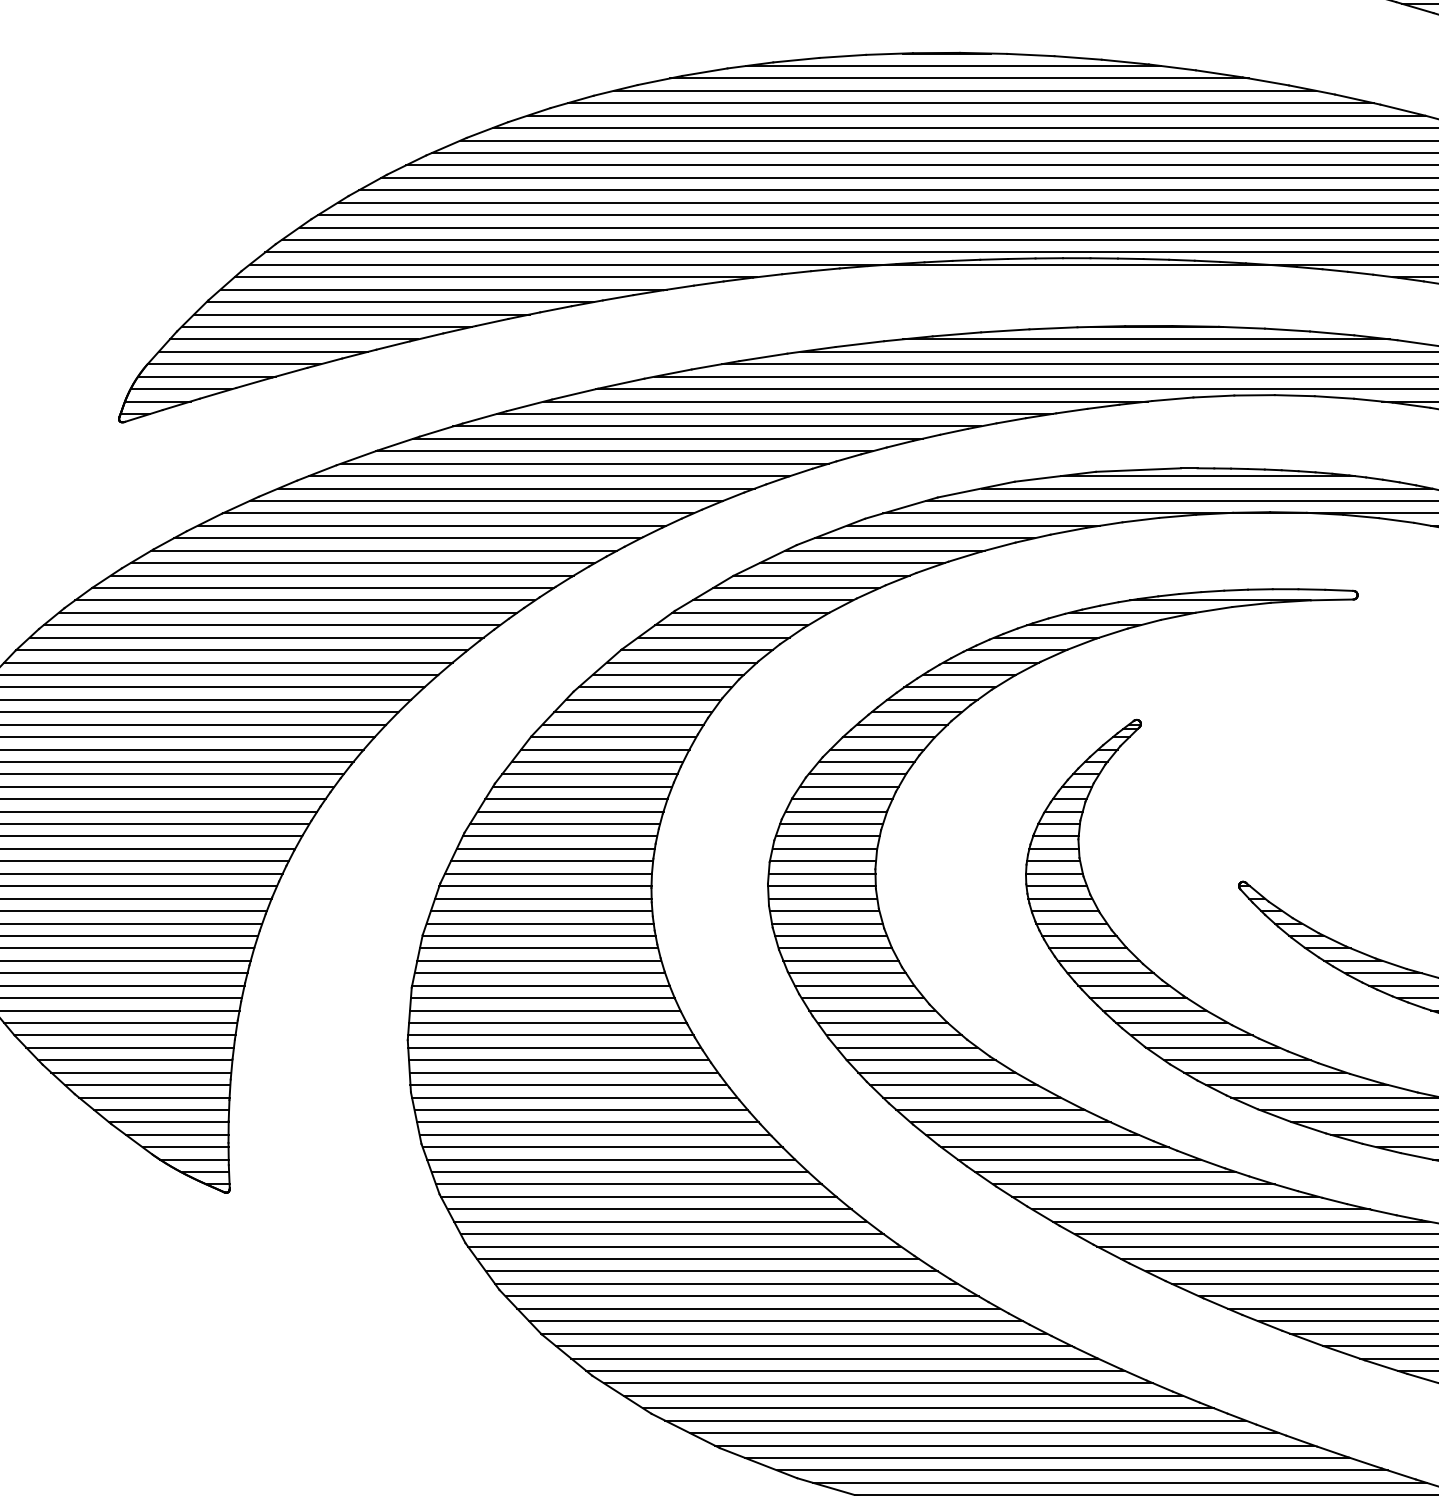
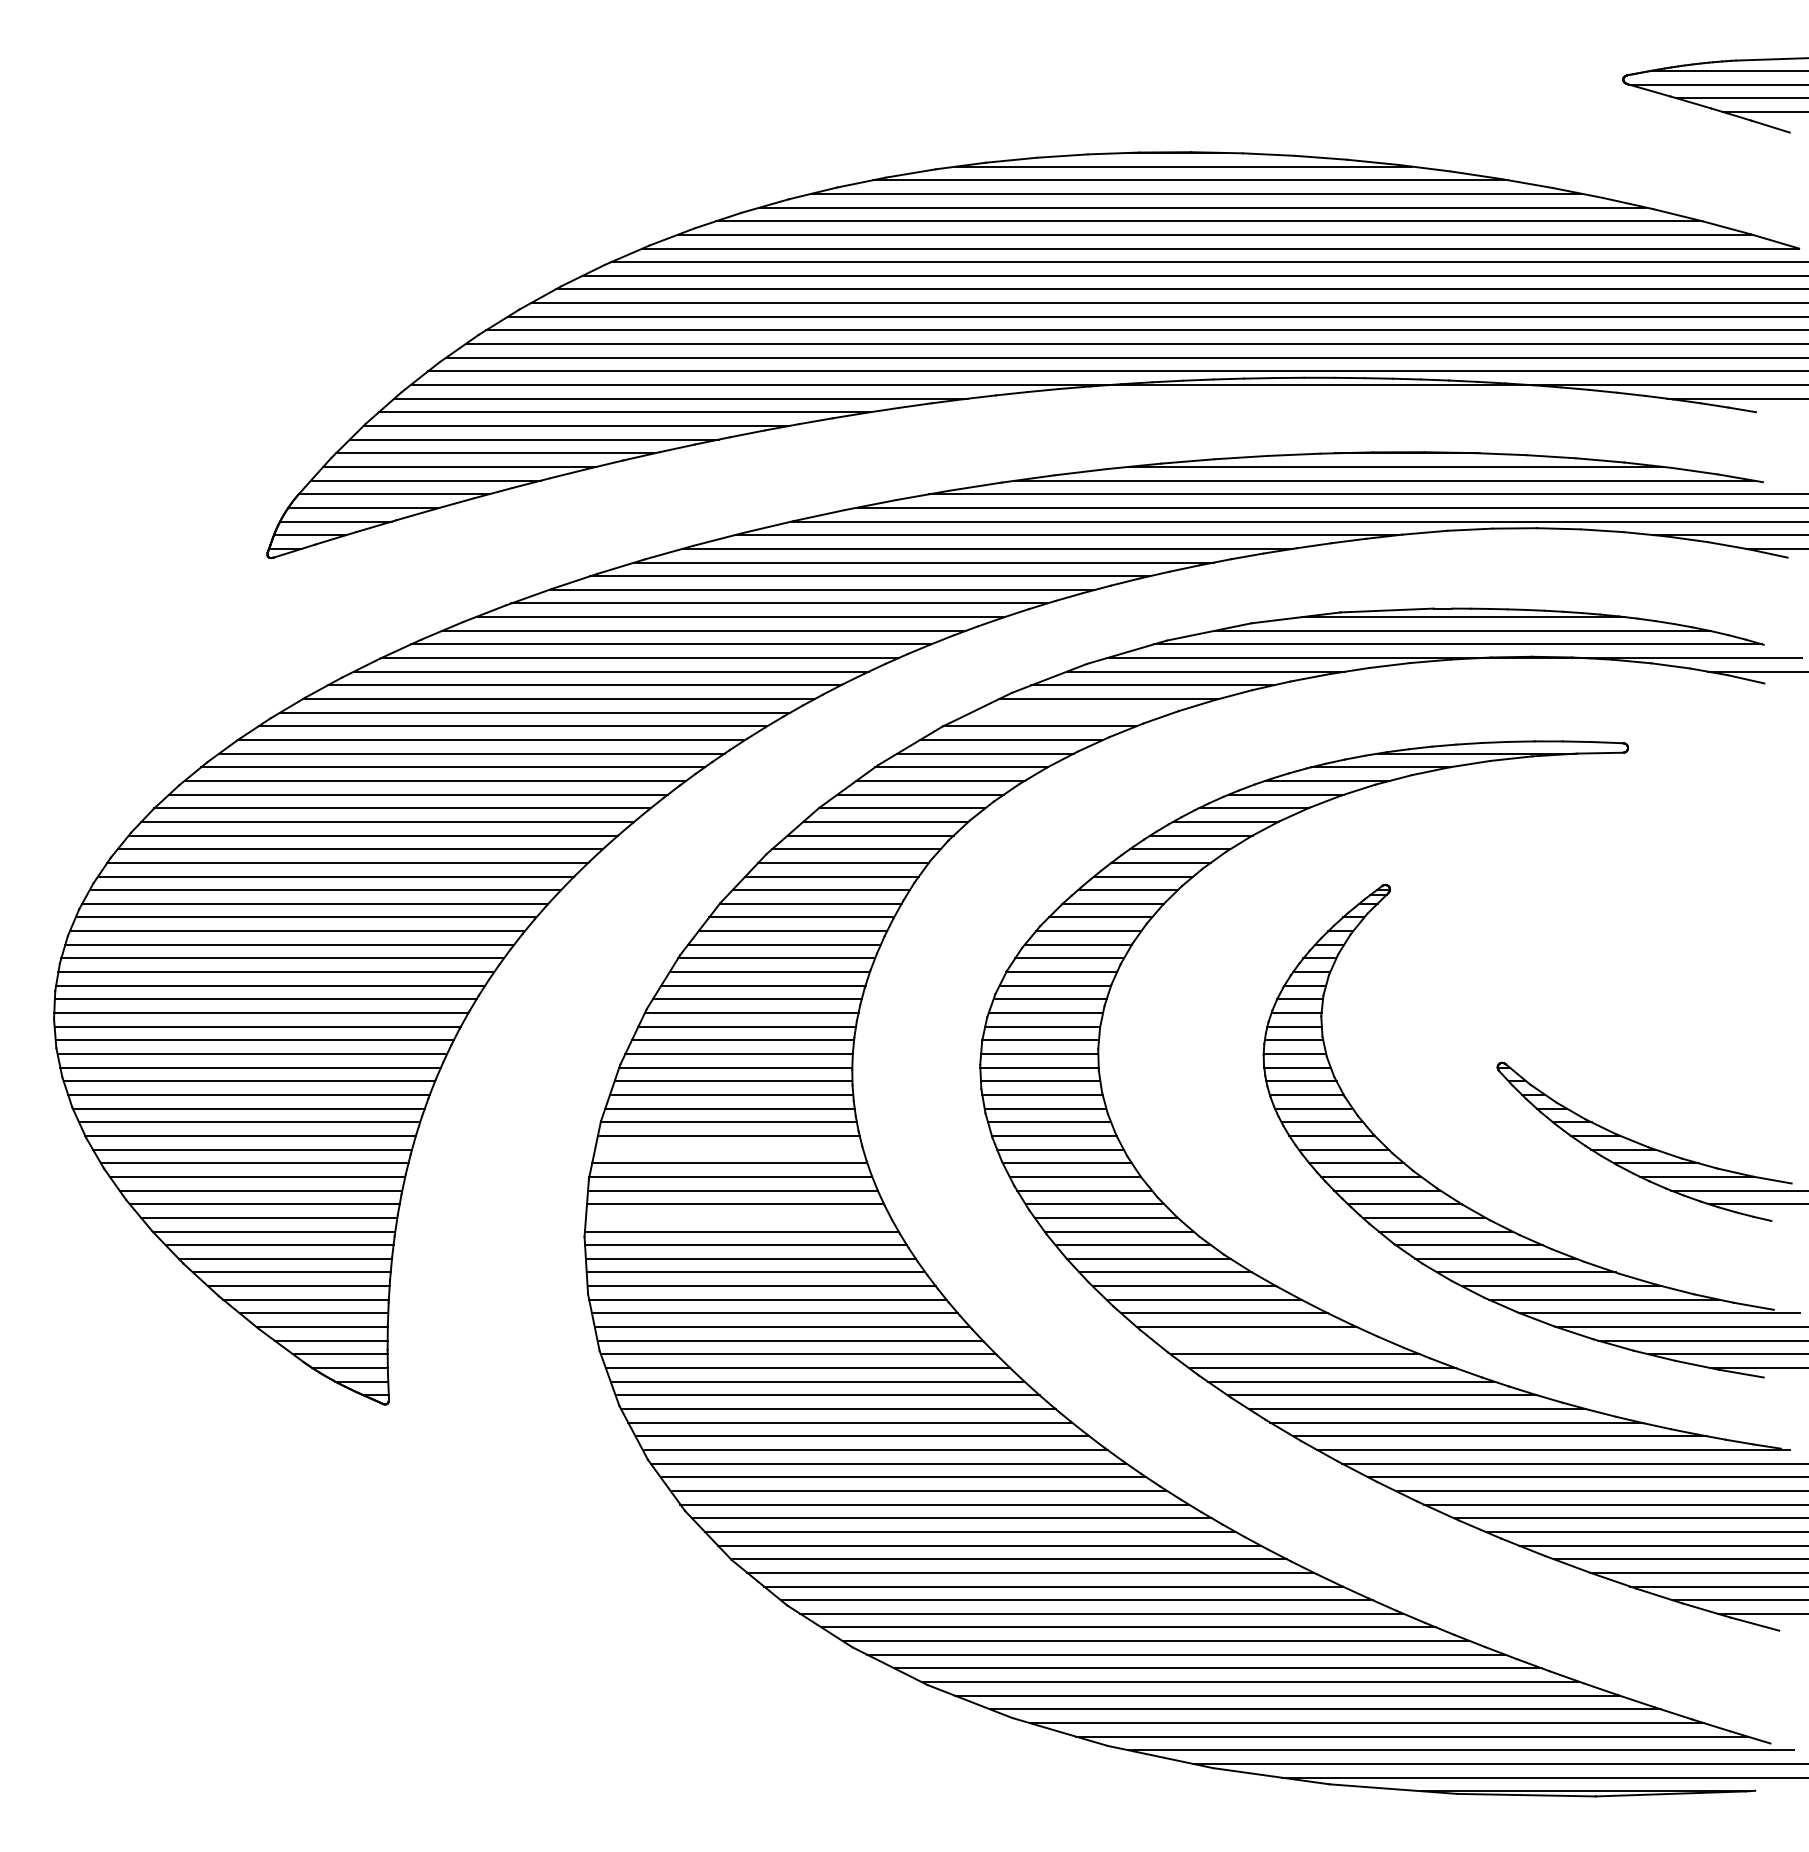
line: (851, 562) -> (1072, 712), removed
line: (539, 960) -> (729, 1149), removed
line: (547, 1022) -> (738, 1217), removed
line: (1032, 1134) -> (1270, 1340), removed

